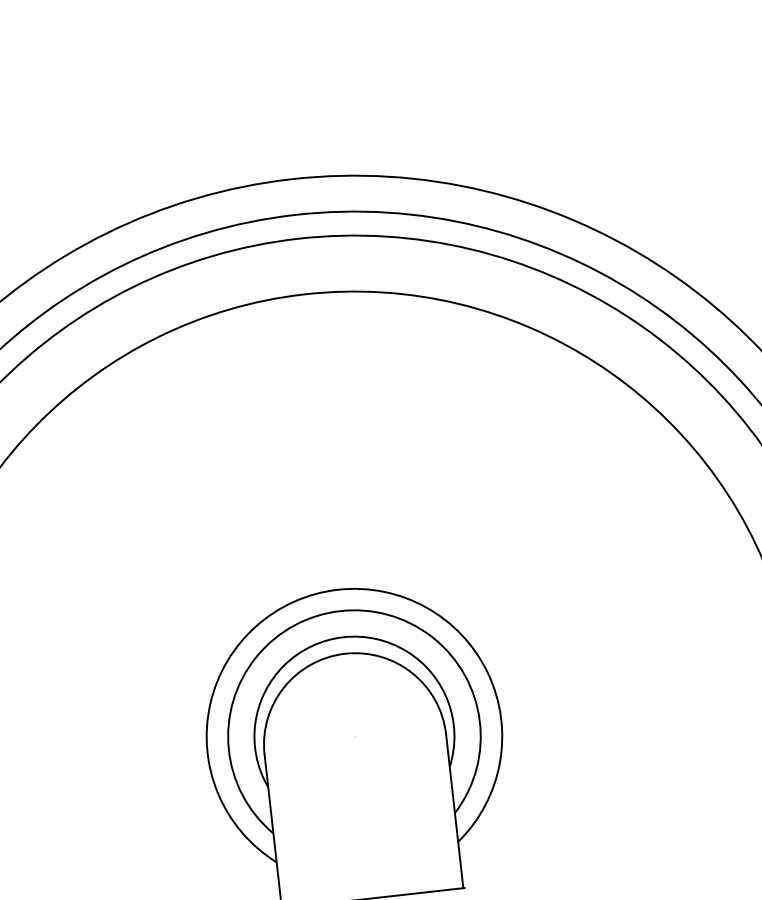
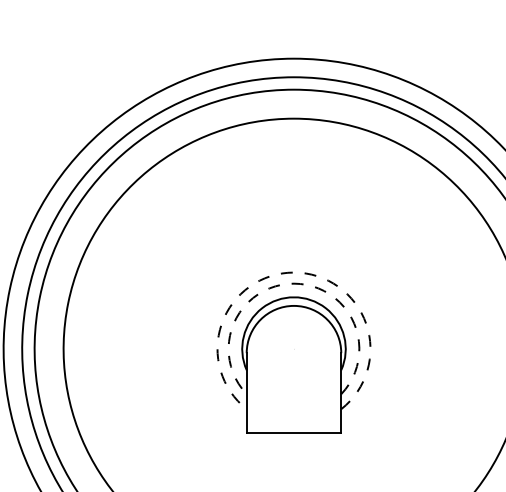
arc: (338, 589) -> (294, 272), solid -> dashed
arc: (341, 610) -> (294, 283), solid -> dashed

